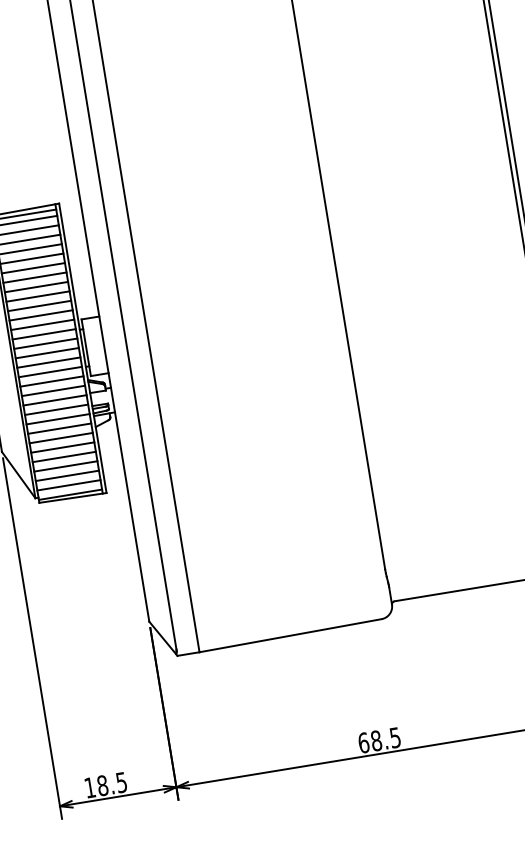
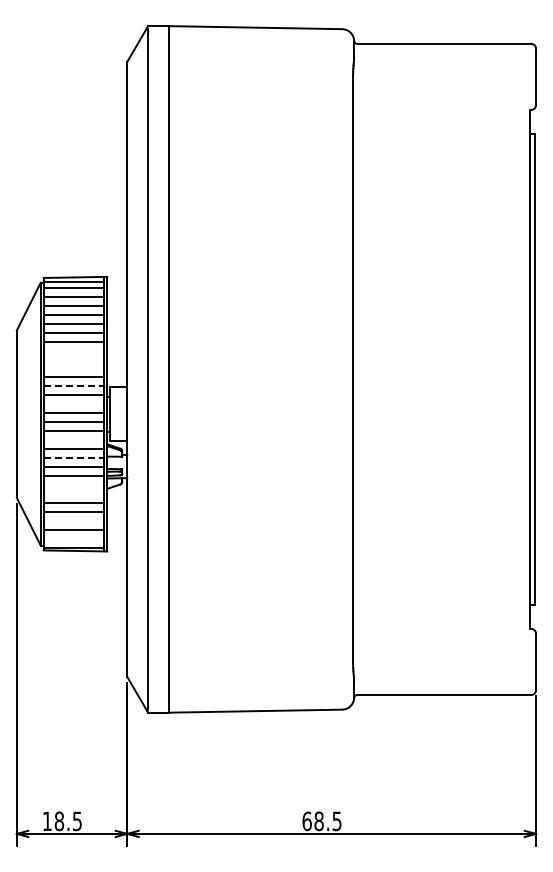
line: (36, 287) -> (73, 350), removed
line: (37, 296) -> (73, 359), removed
line: (39, 305) -> (73, 368), removed
line: (42, 324) -> (73, 386), solid -> dashed
line: (45, 343) -> (73, 404), removed
line: (51, 381) -> (73, 440), removed
line: (54, 400) -> (73, 458), solid -> dashed
line: (59, 428) -> (73, 484), removed
line: (61, 437) -> (73, 493), removed
line: (65, 466) -> (73, 520), removed
line: (68, 485) -> (73, 538), removed

